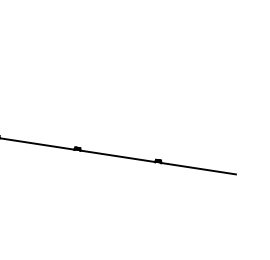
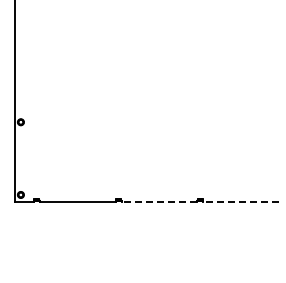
line: (117, 156) -> (159, 201), solid -> dashed
line: (199, 168) -> (241, 201), solid -> dashed

